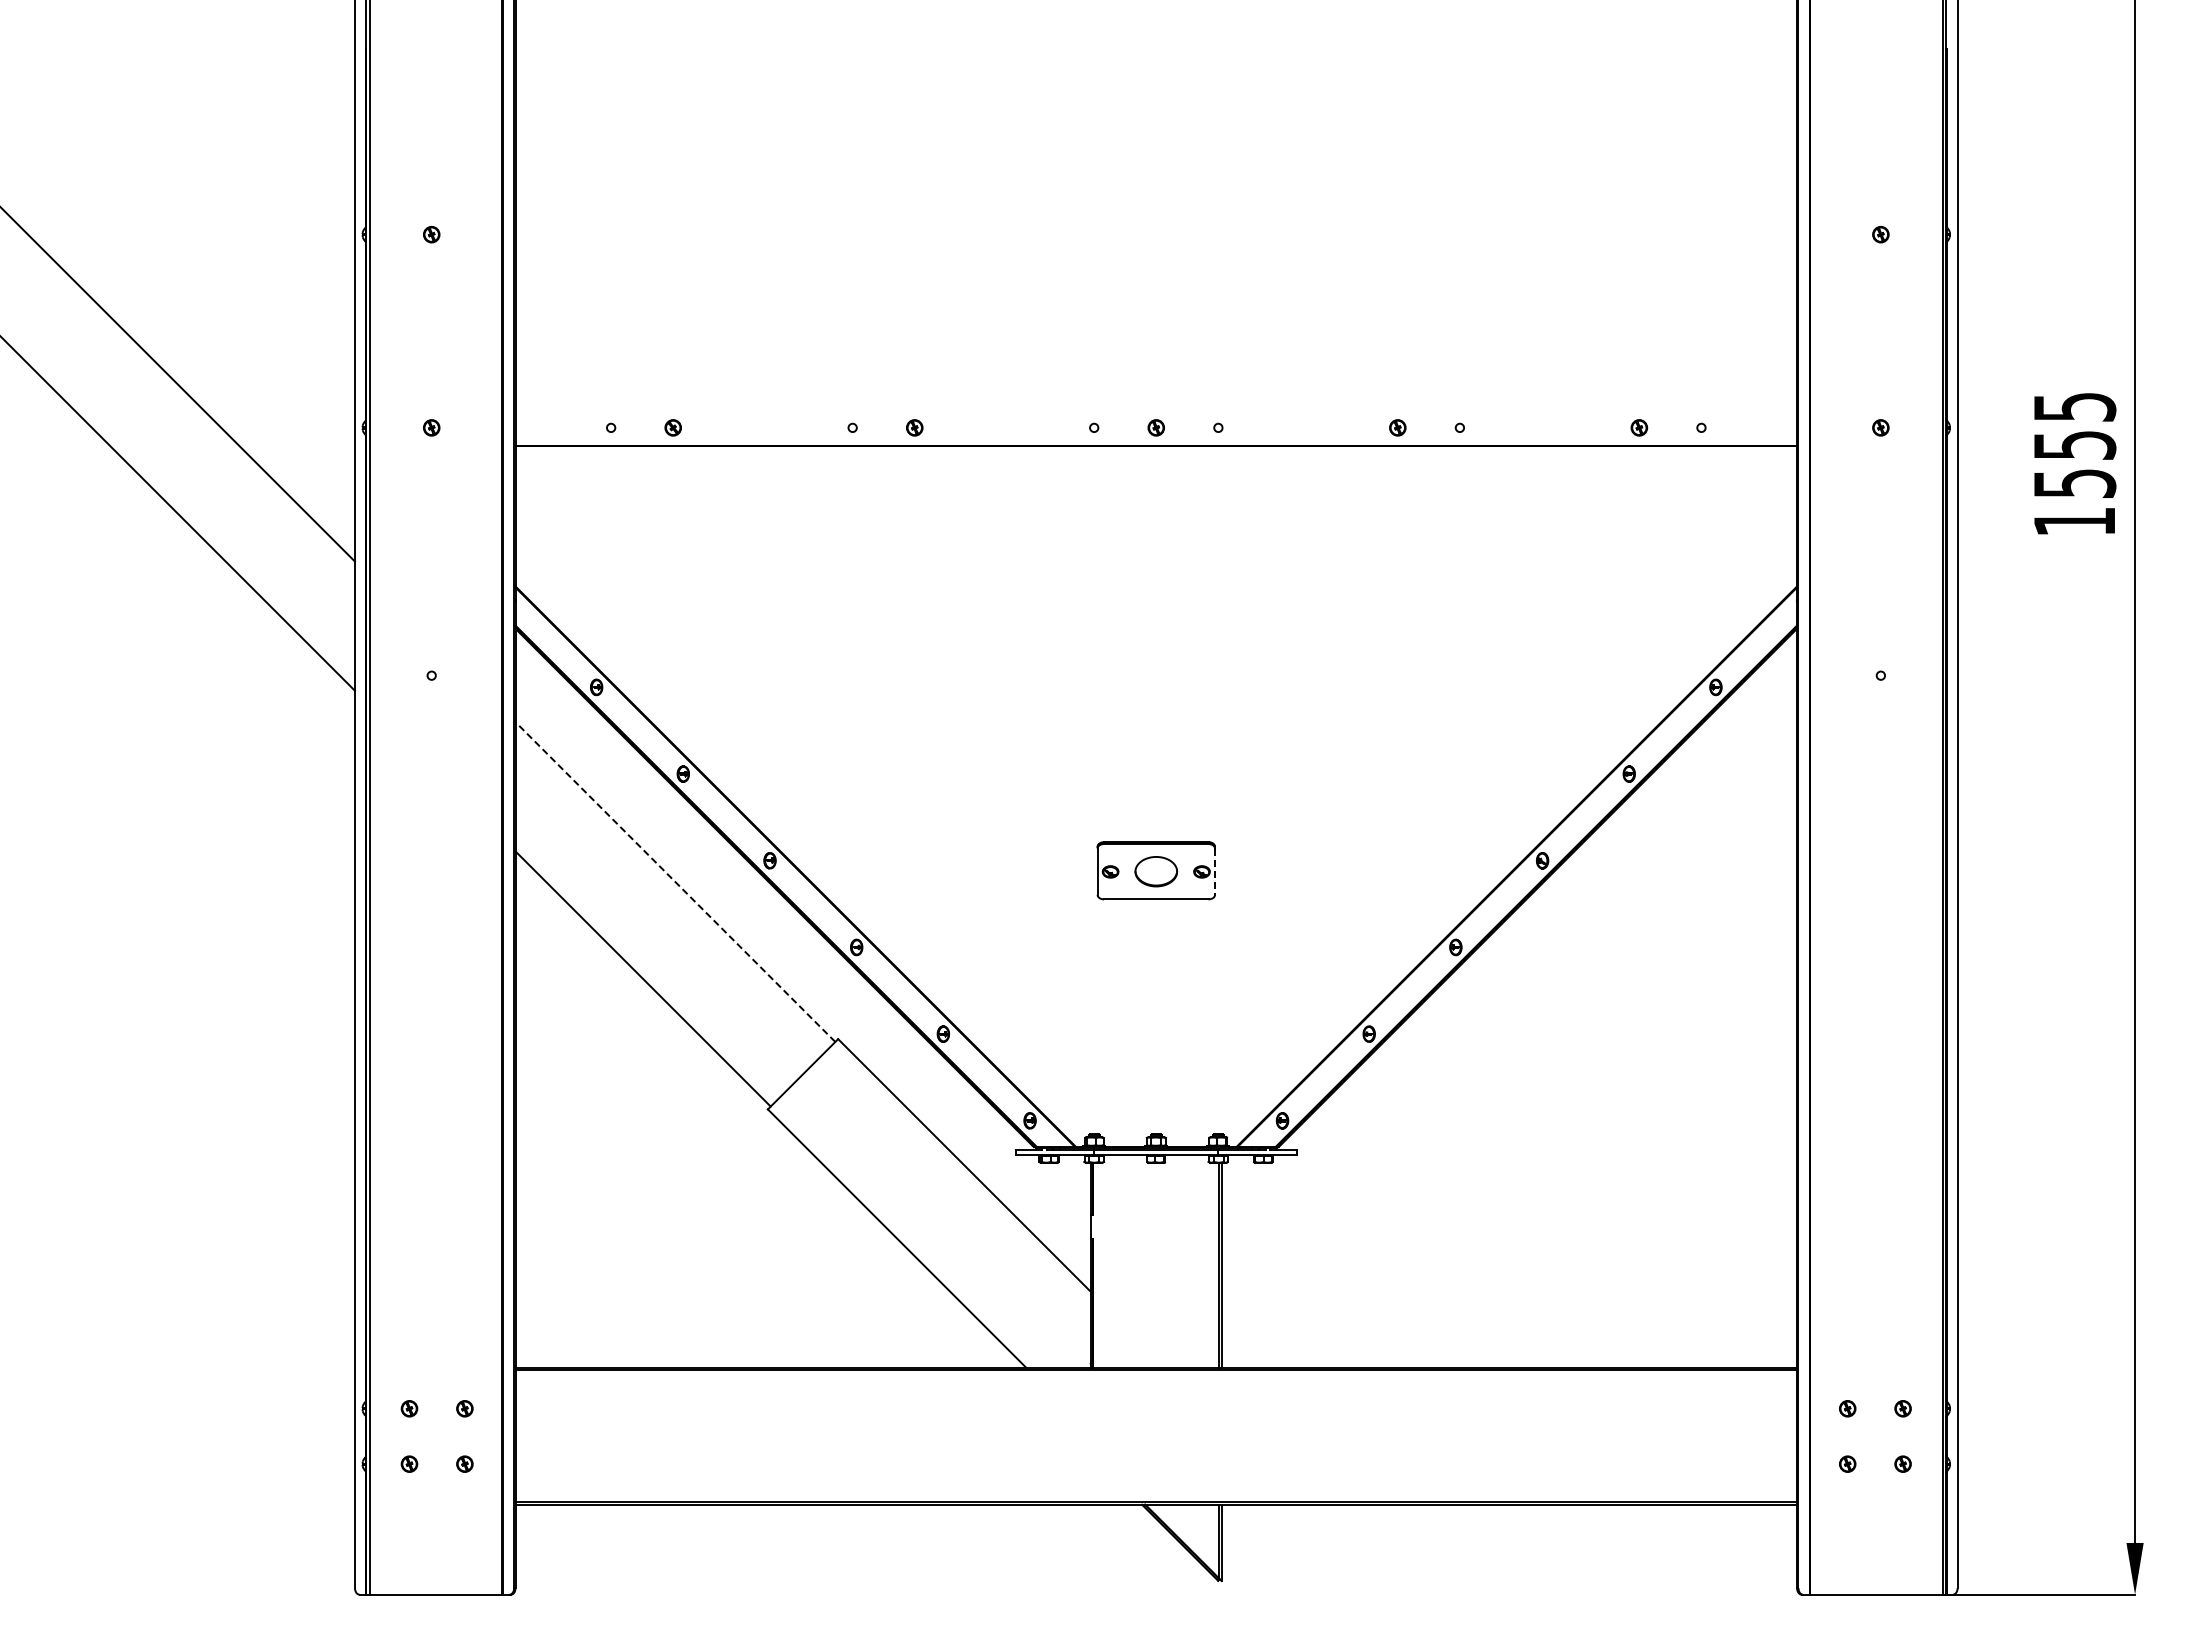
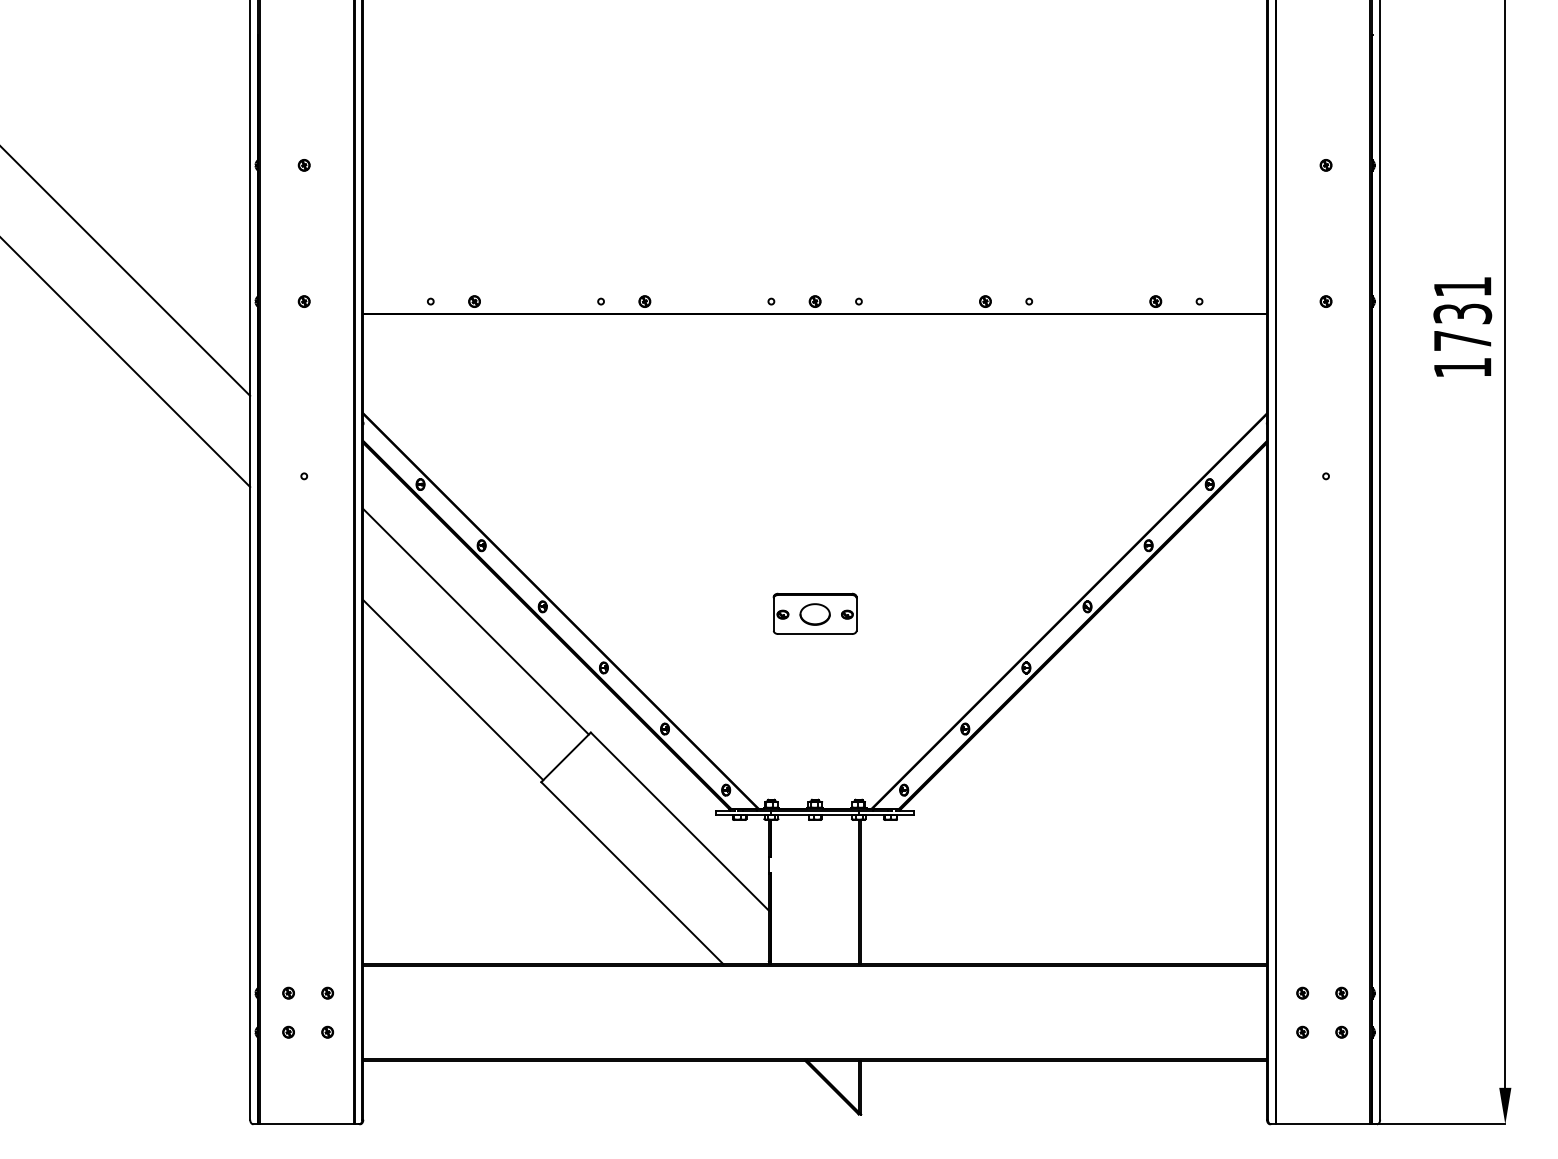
text: (2074, 445) -> (1462, 314), 1555 -> 1731
line: (1215, 872) -> (856, 615), dashed -> solid
line: (675, 881) -> (476, 621), dashed -> solid

